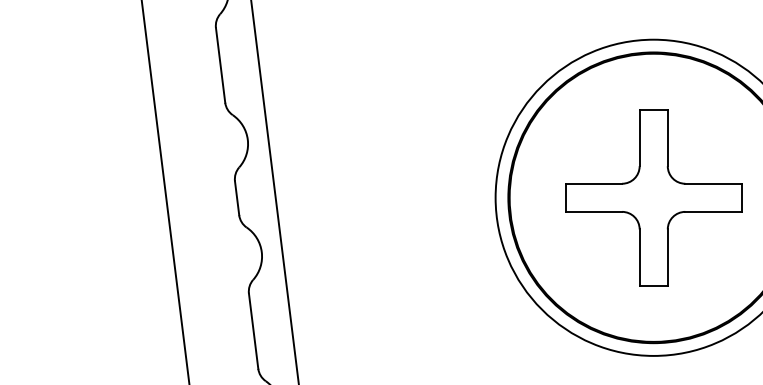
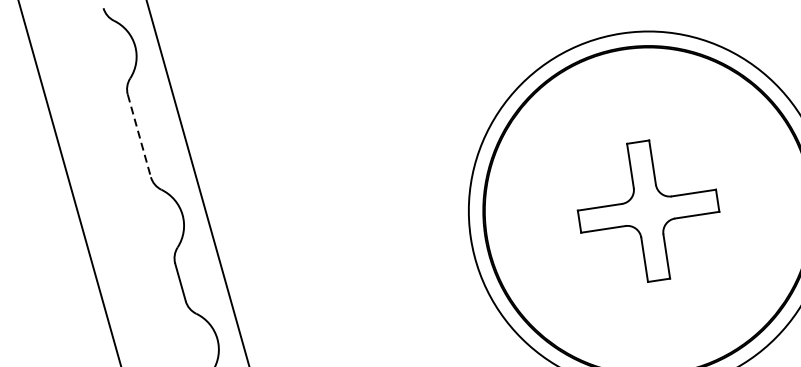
line: (220, 65) -> (139, 136), solid -> dashed
part: (653, 197) -> (648, 210), size x0.7

